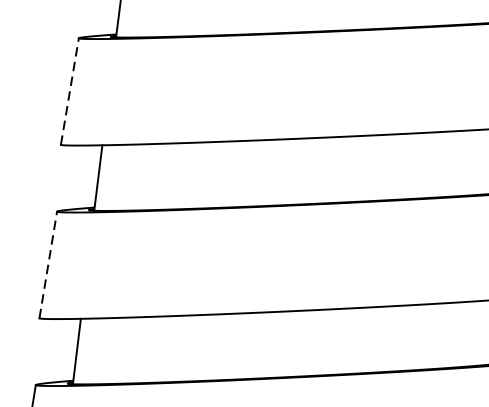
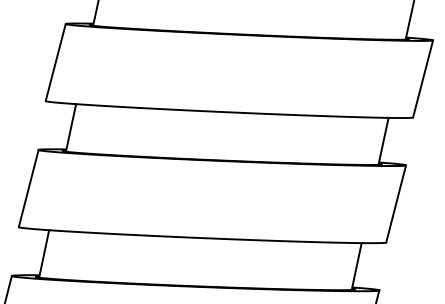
line: (69, 91) -> (55, 62), dashed -> solid
line: (47, 264) -> (28, 188), dashed -> solid

